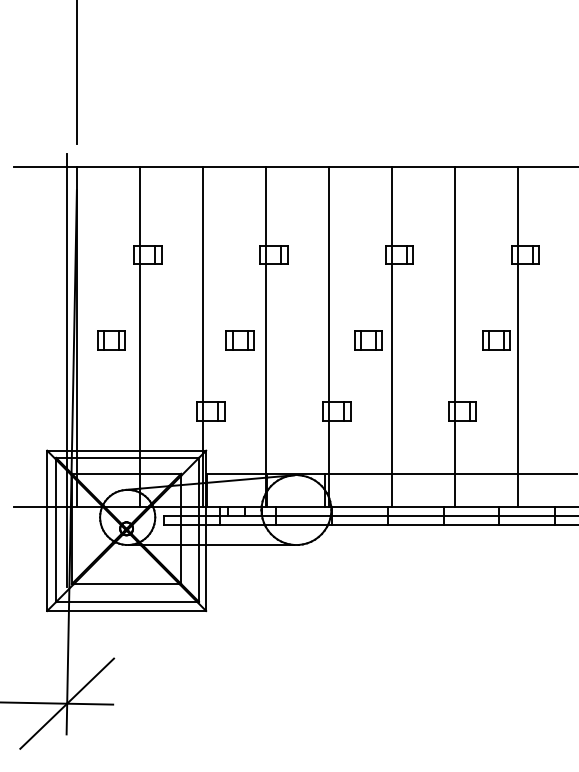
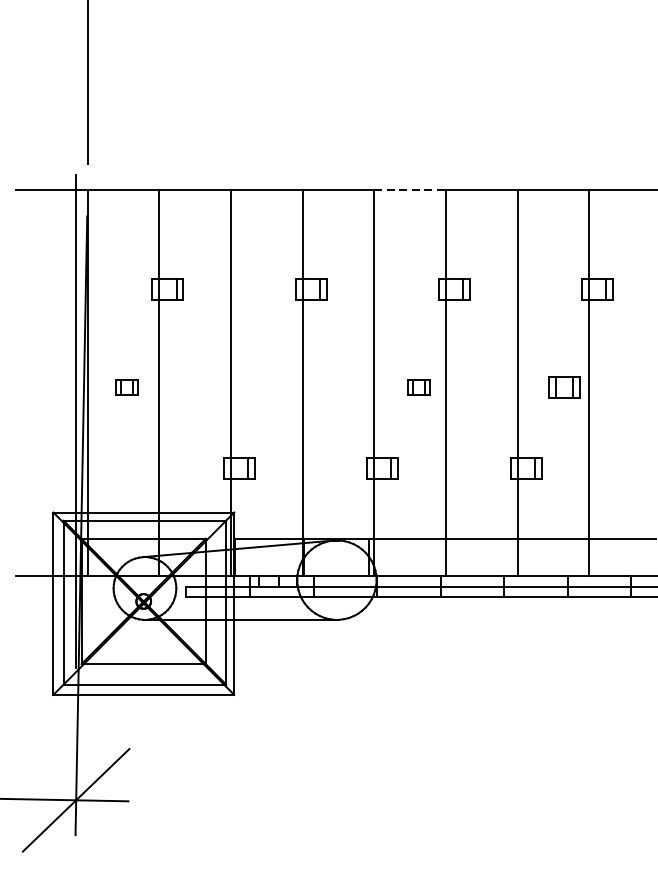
line: (360, 167) -> (409, 190), solid -> dashed
part: (111, 340) -> (126, 387), size x0.7
part: (239, 340) -> (272, 387), removed
part: (368, 340) -> (418, 387), size x0.7

